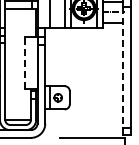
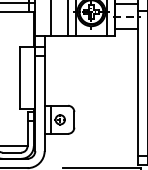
line: (24, 62) -> (19, 77), dashed -> solid
line: (122, 67) -> (137, 83), dashed -> solid

